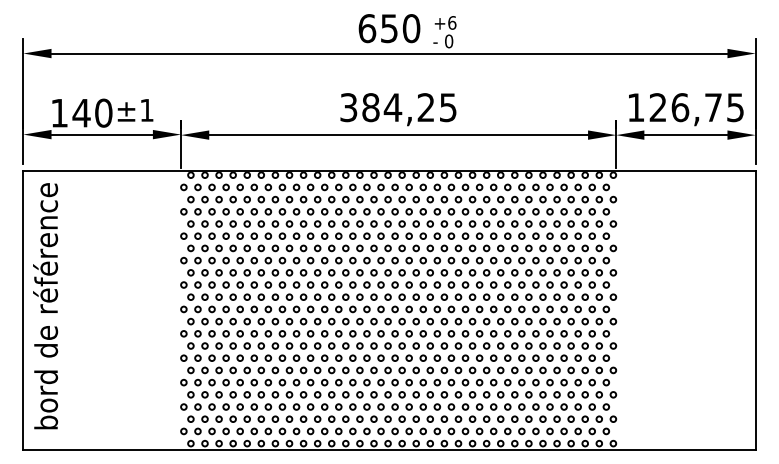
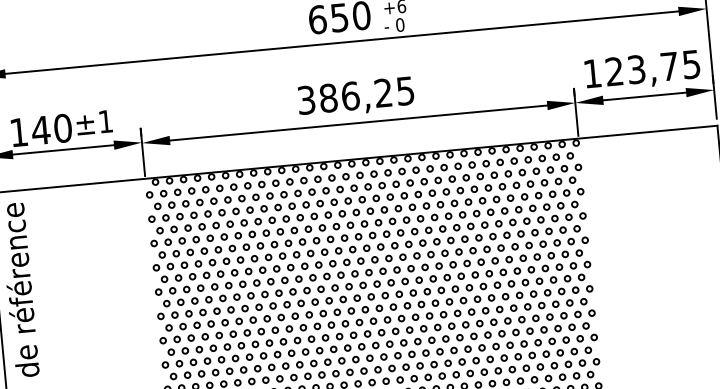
text: (392, 107) -> (350, 96), 384,25 -> 386,25
text: (680, 107) -> (636, 69), 126,75 -> 123,75

